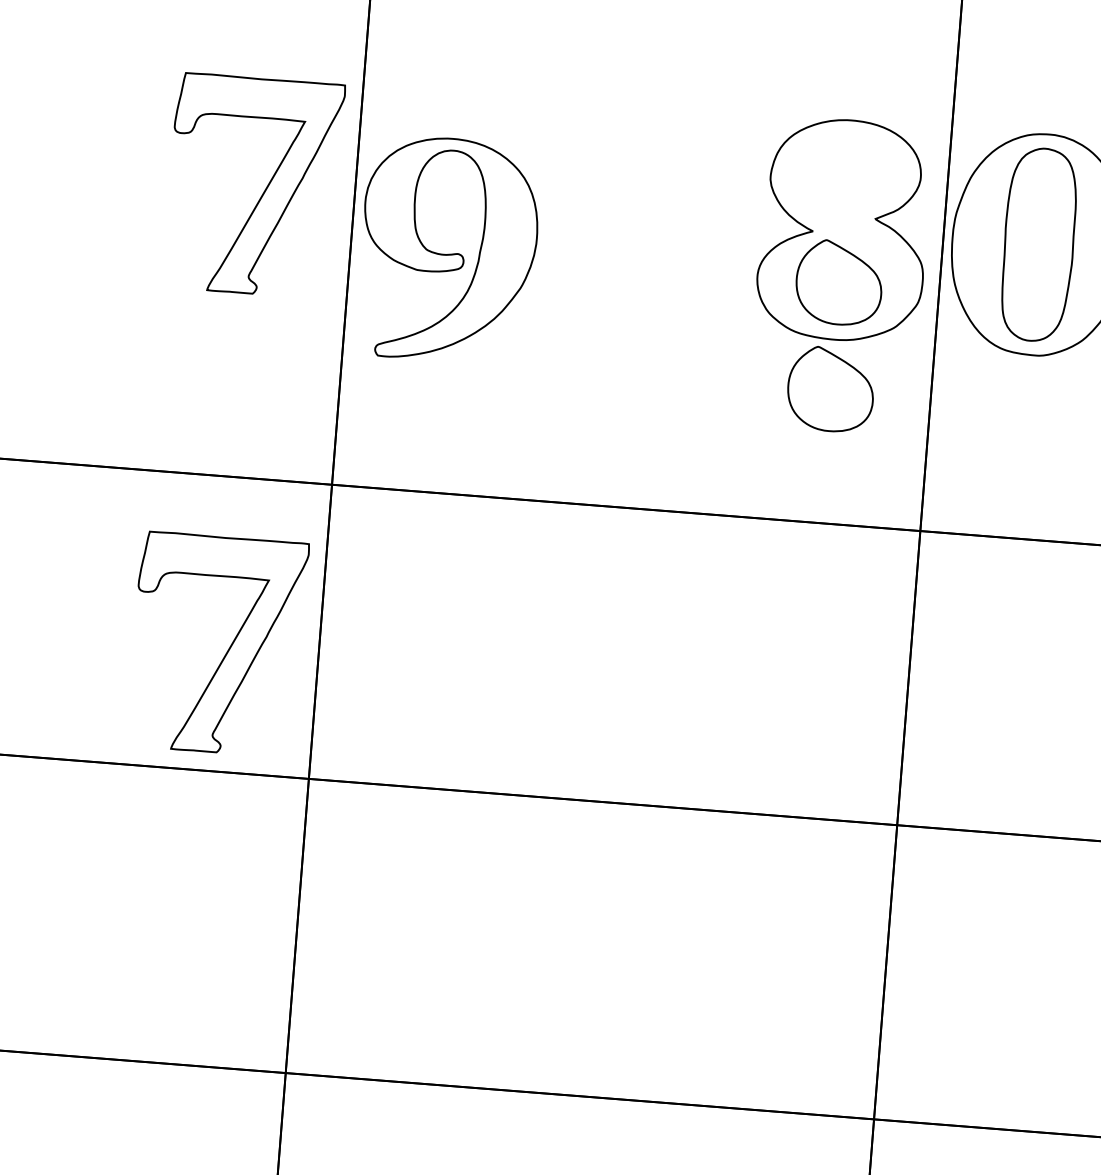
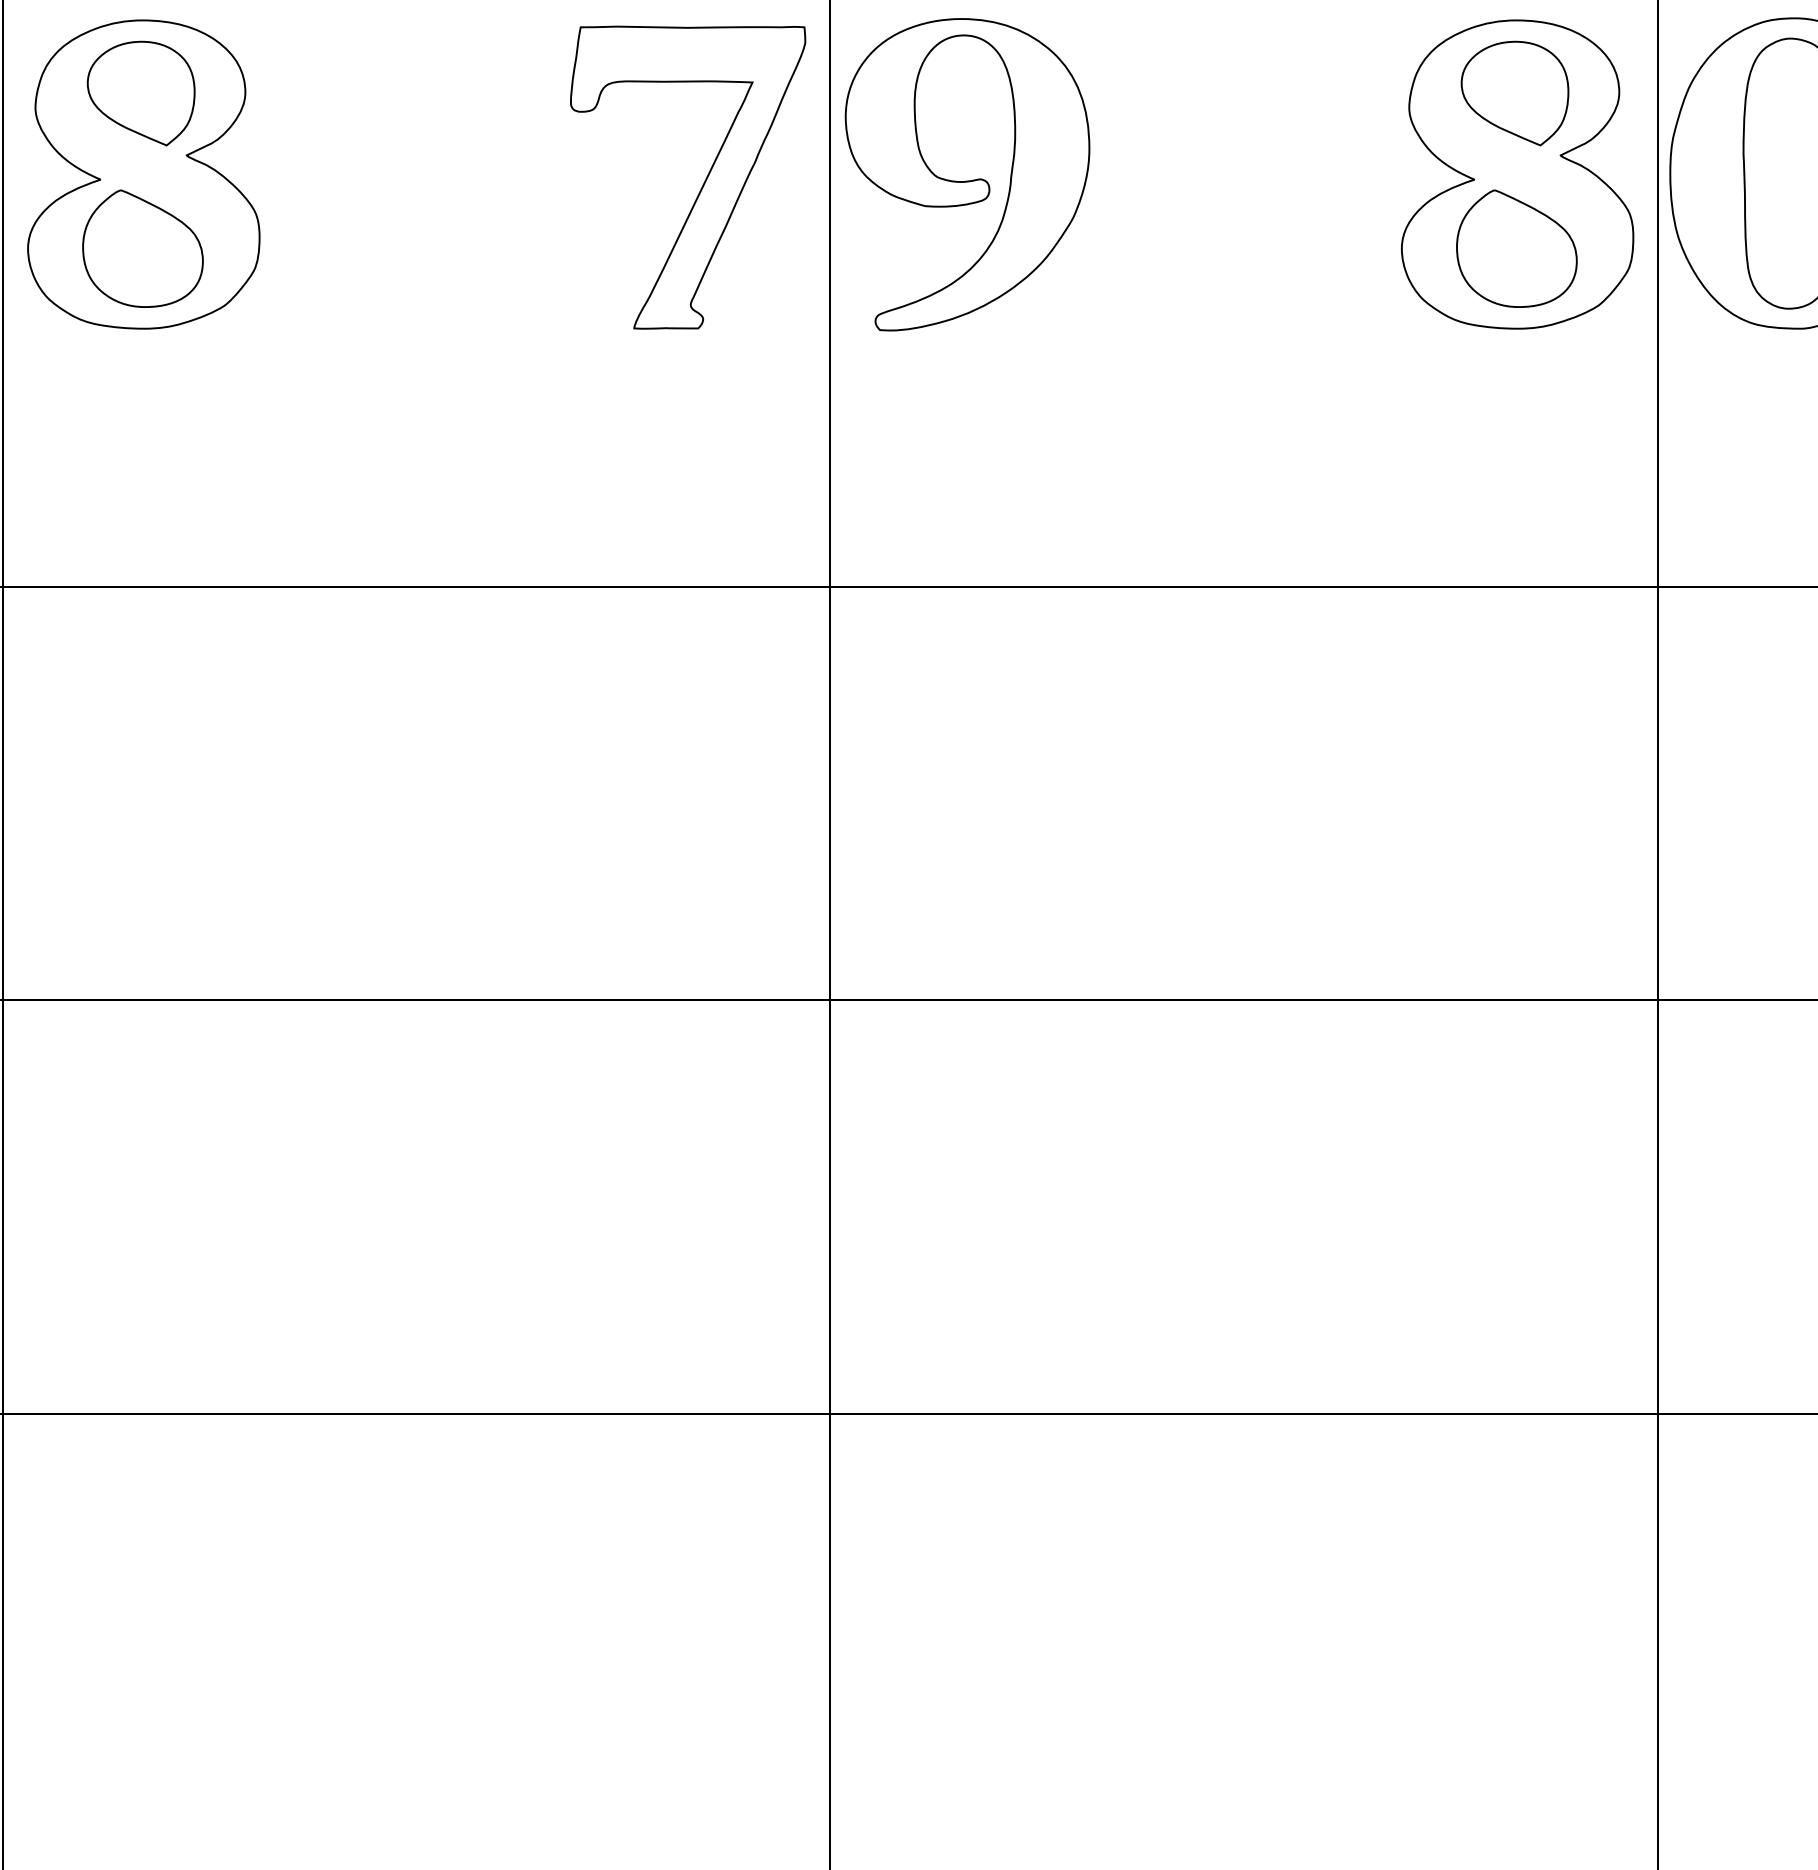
part: (846, 172) -> (1514, 93), added
part: (448, 249) -> (967, 174), moved
part: (830, 389) -> (1516, 398), removed
part: (227, 650) -> (702, 829), removed

